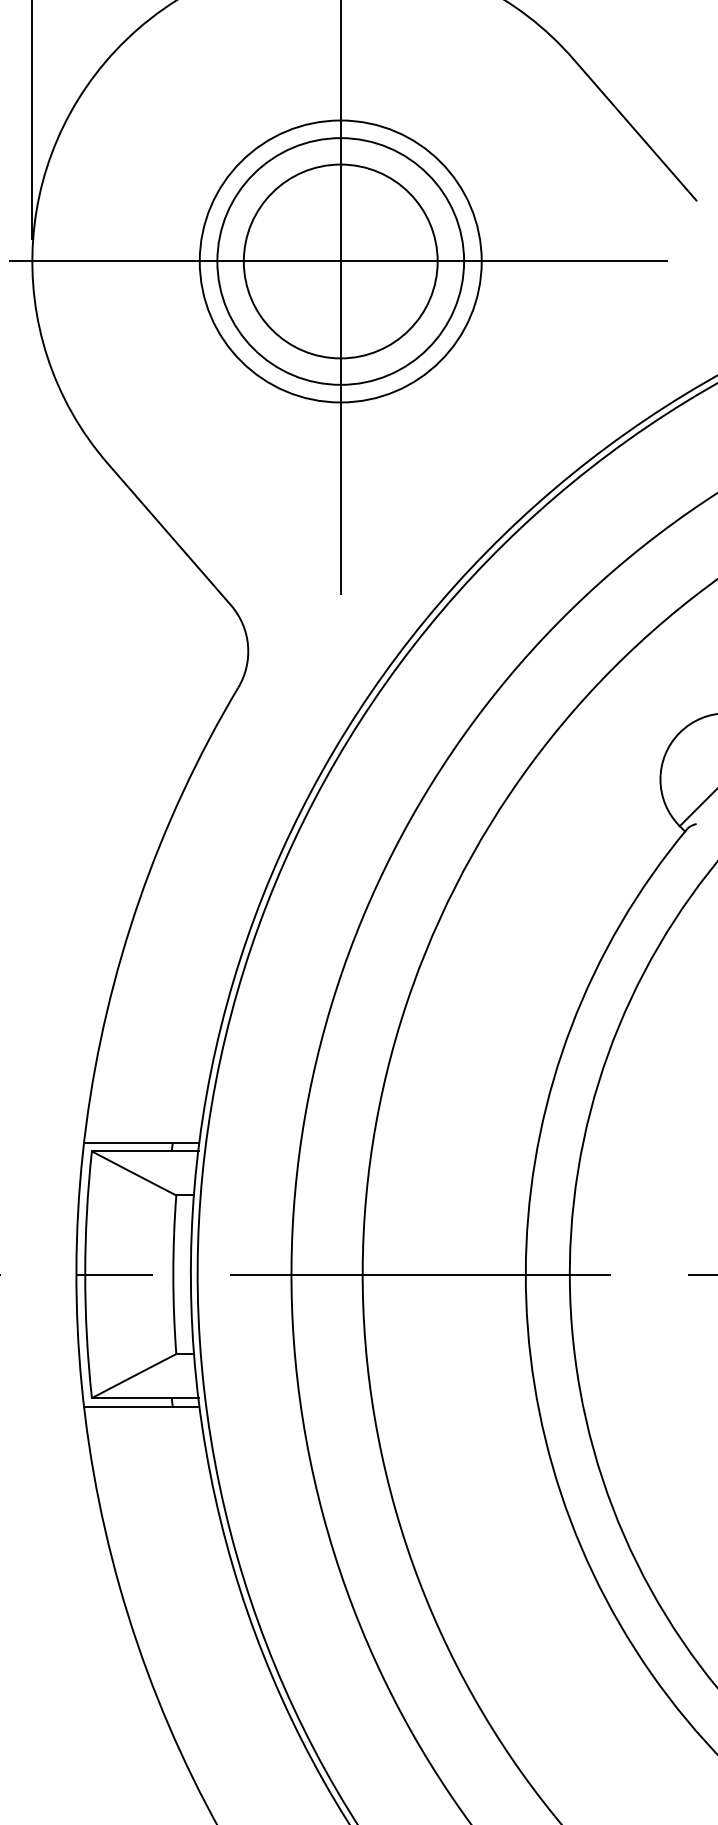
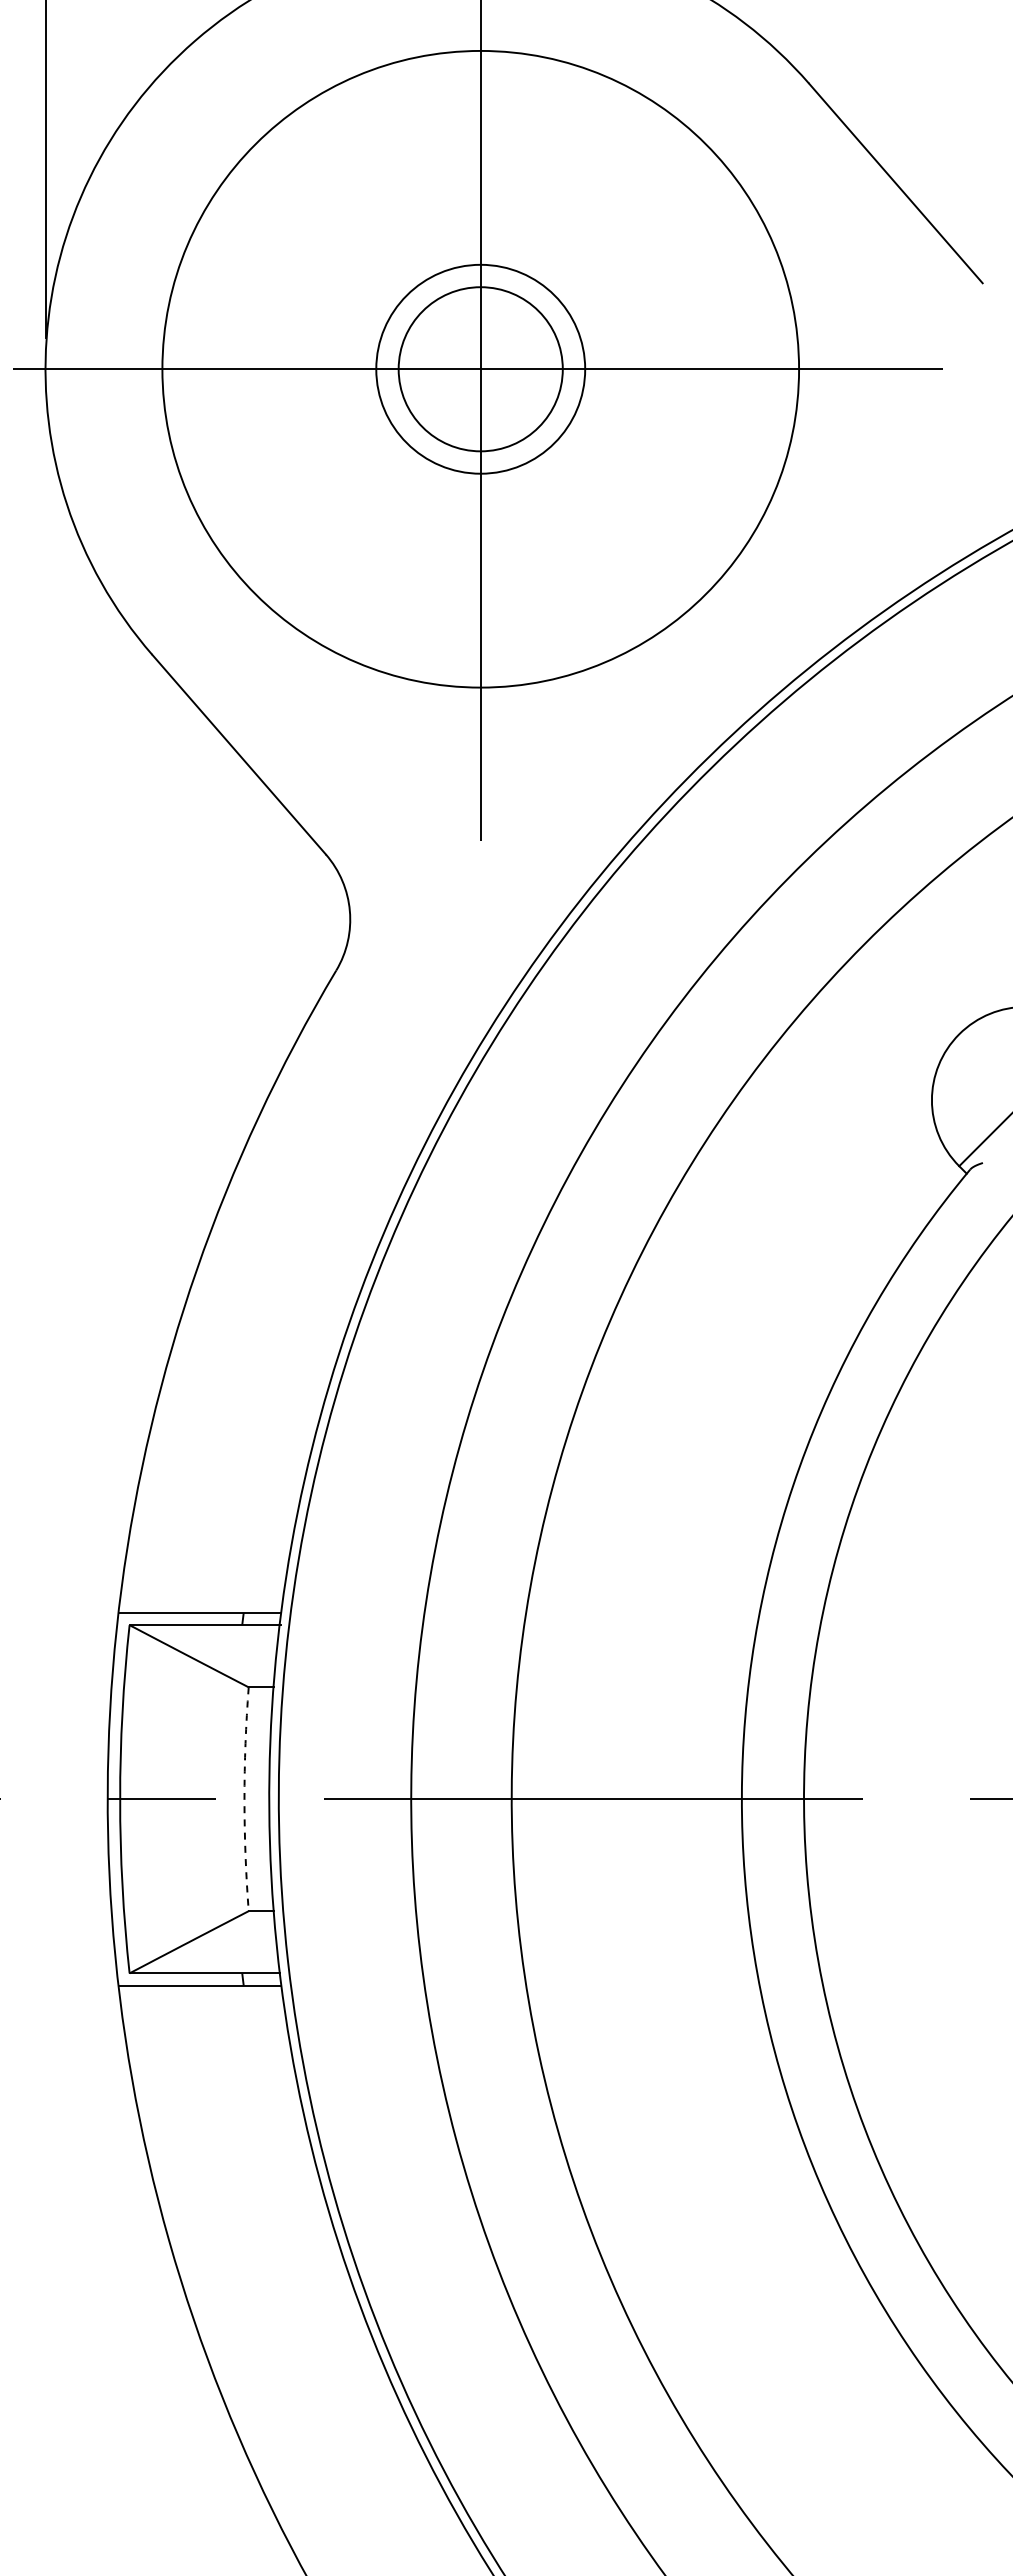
circle: (340, 261) -> (480, 369), size x0.6
circle: (340, 261) -> (480, 369), size x0.6
circle: (340, 261) -> (480, 369), size x1.6
arc: (173, 1274) -> (244, 1799), solid -> dashed

